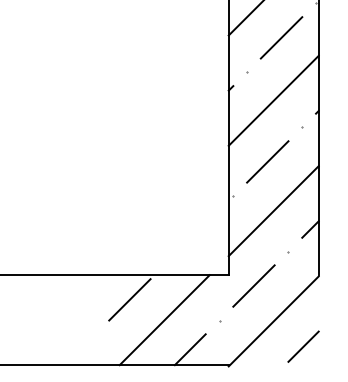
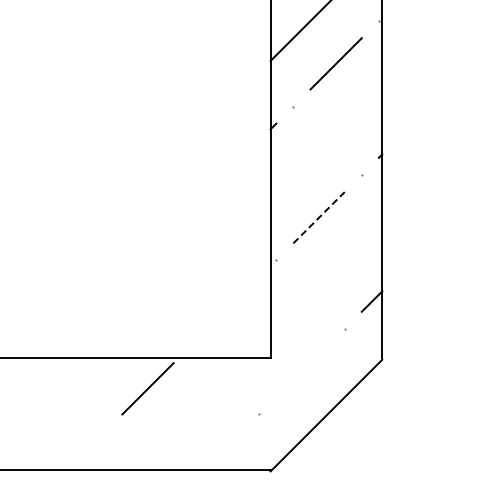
line: (273, 100) -> (326, 141), removed
line: (268, 161) -> (319, 217), solid -> dashed
line: (273, 210) -> (326, 278), removed
line: (253, 285) -> (301, 371), removed
line: (164, 319) -> (191, 413), removed
line: (303, 346) -> (363, 446), removed
line: (189, 349) -> (222, 450), removed

